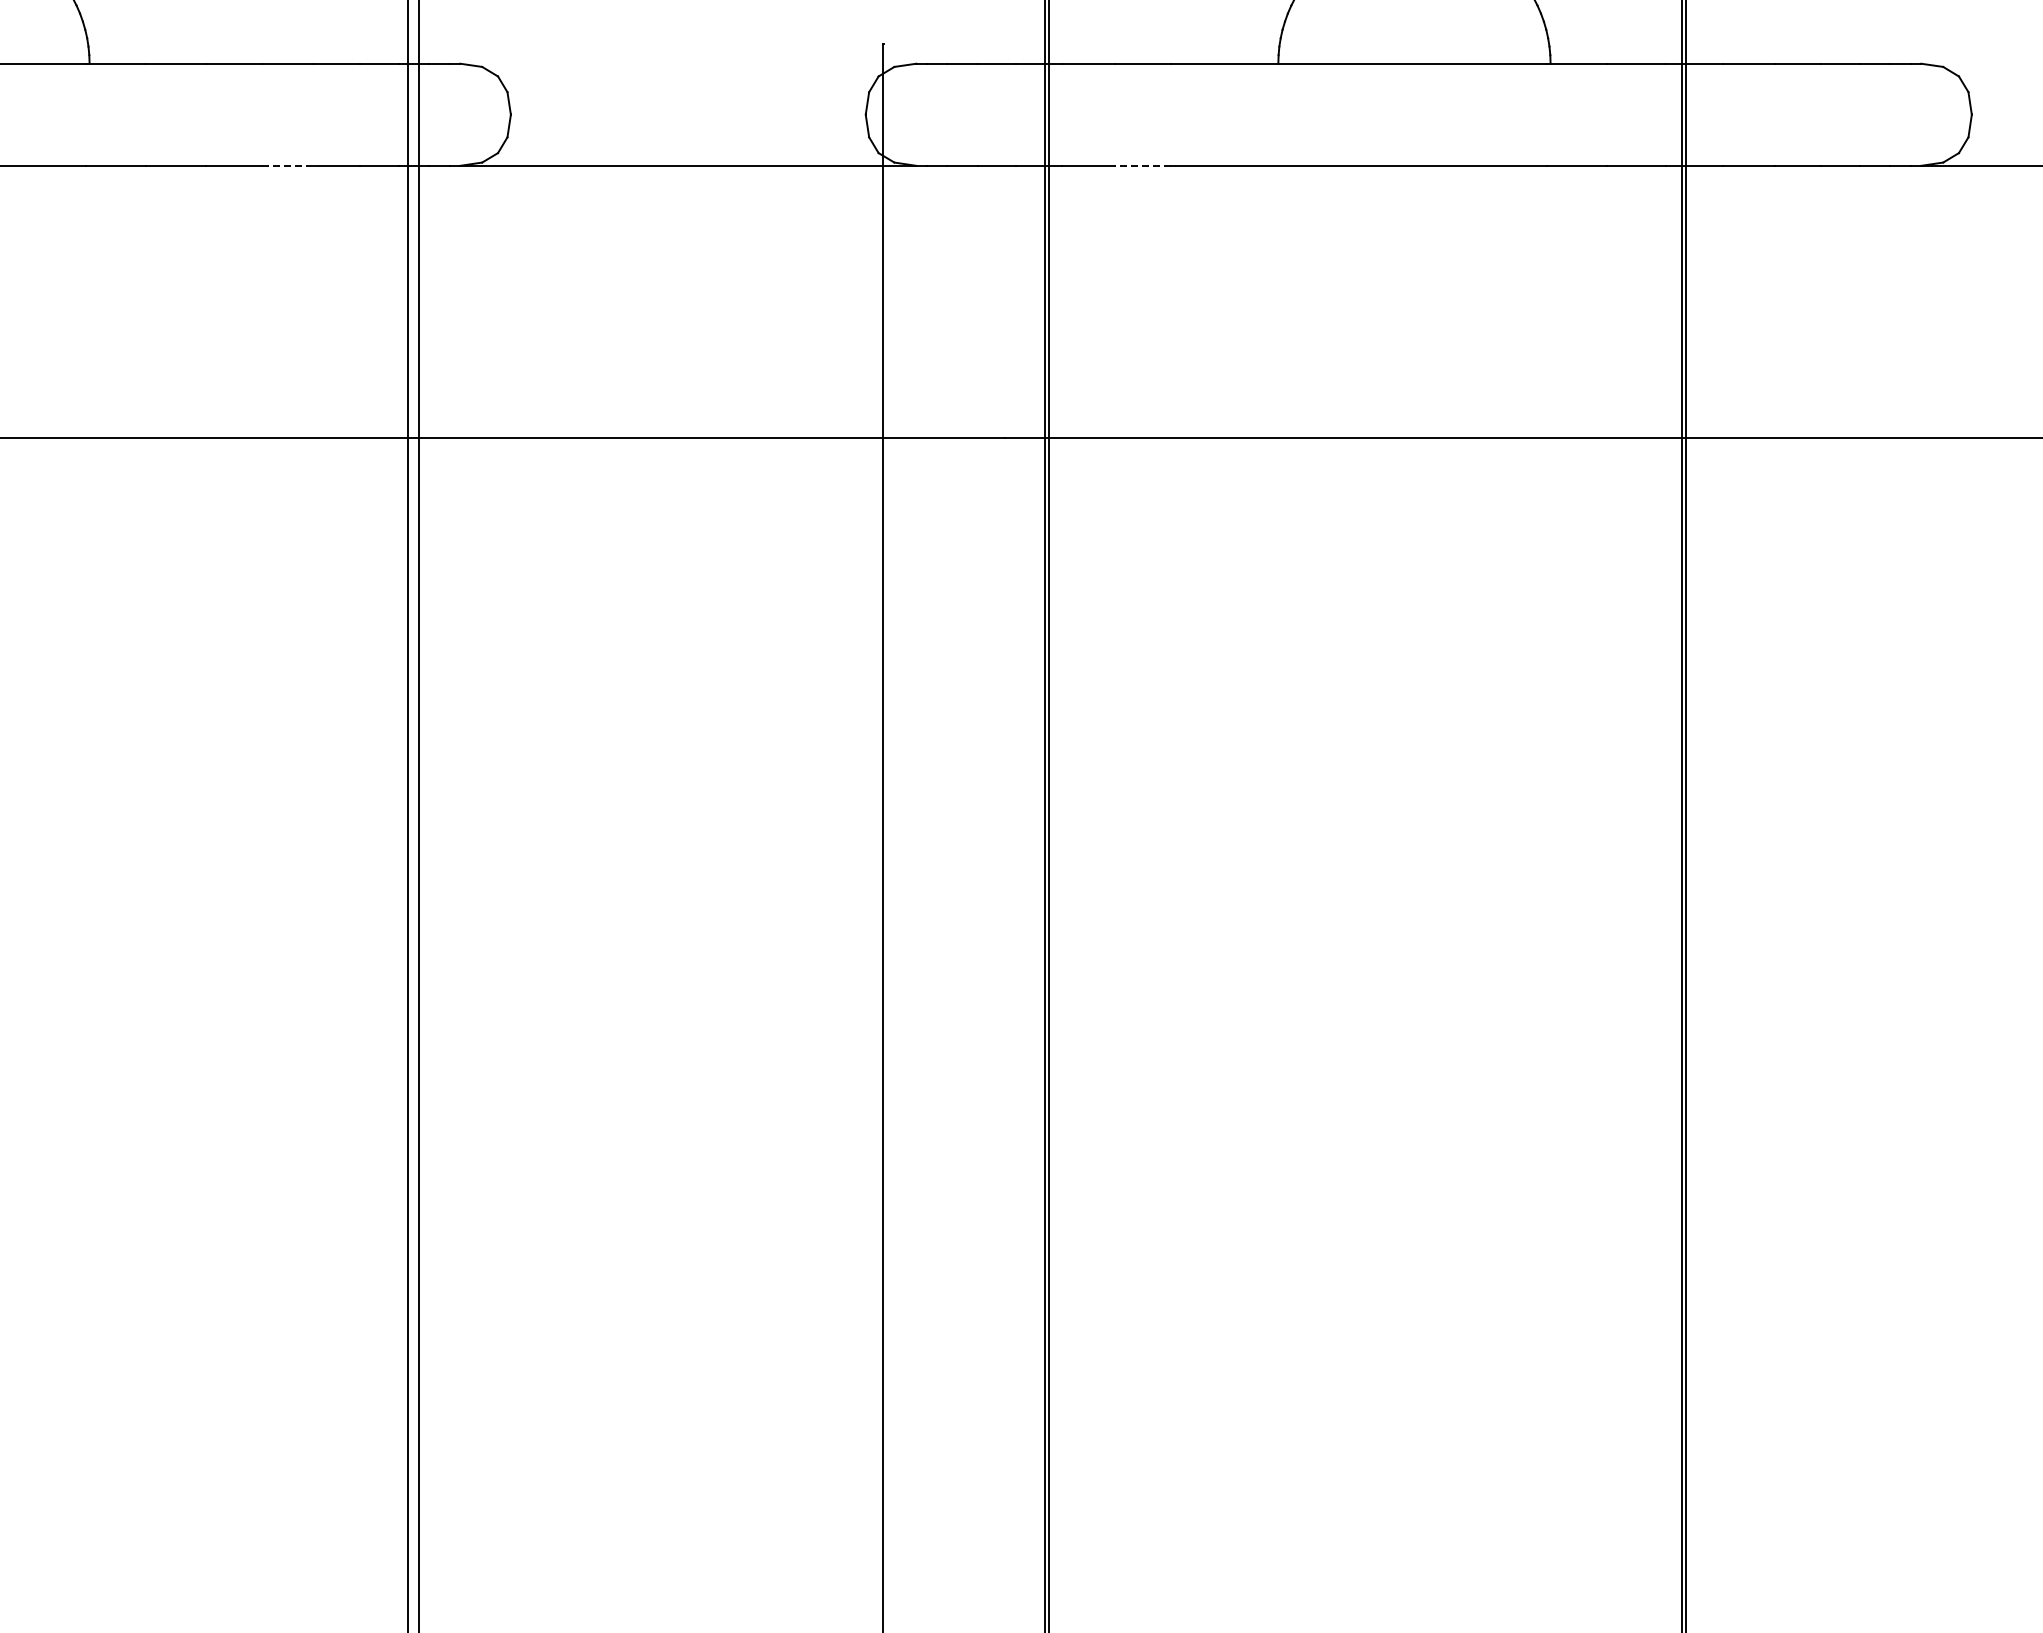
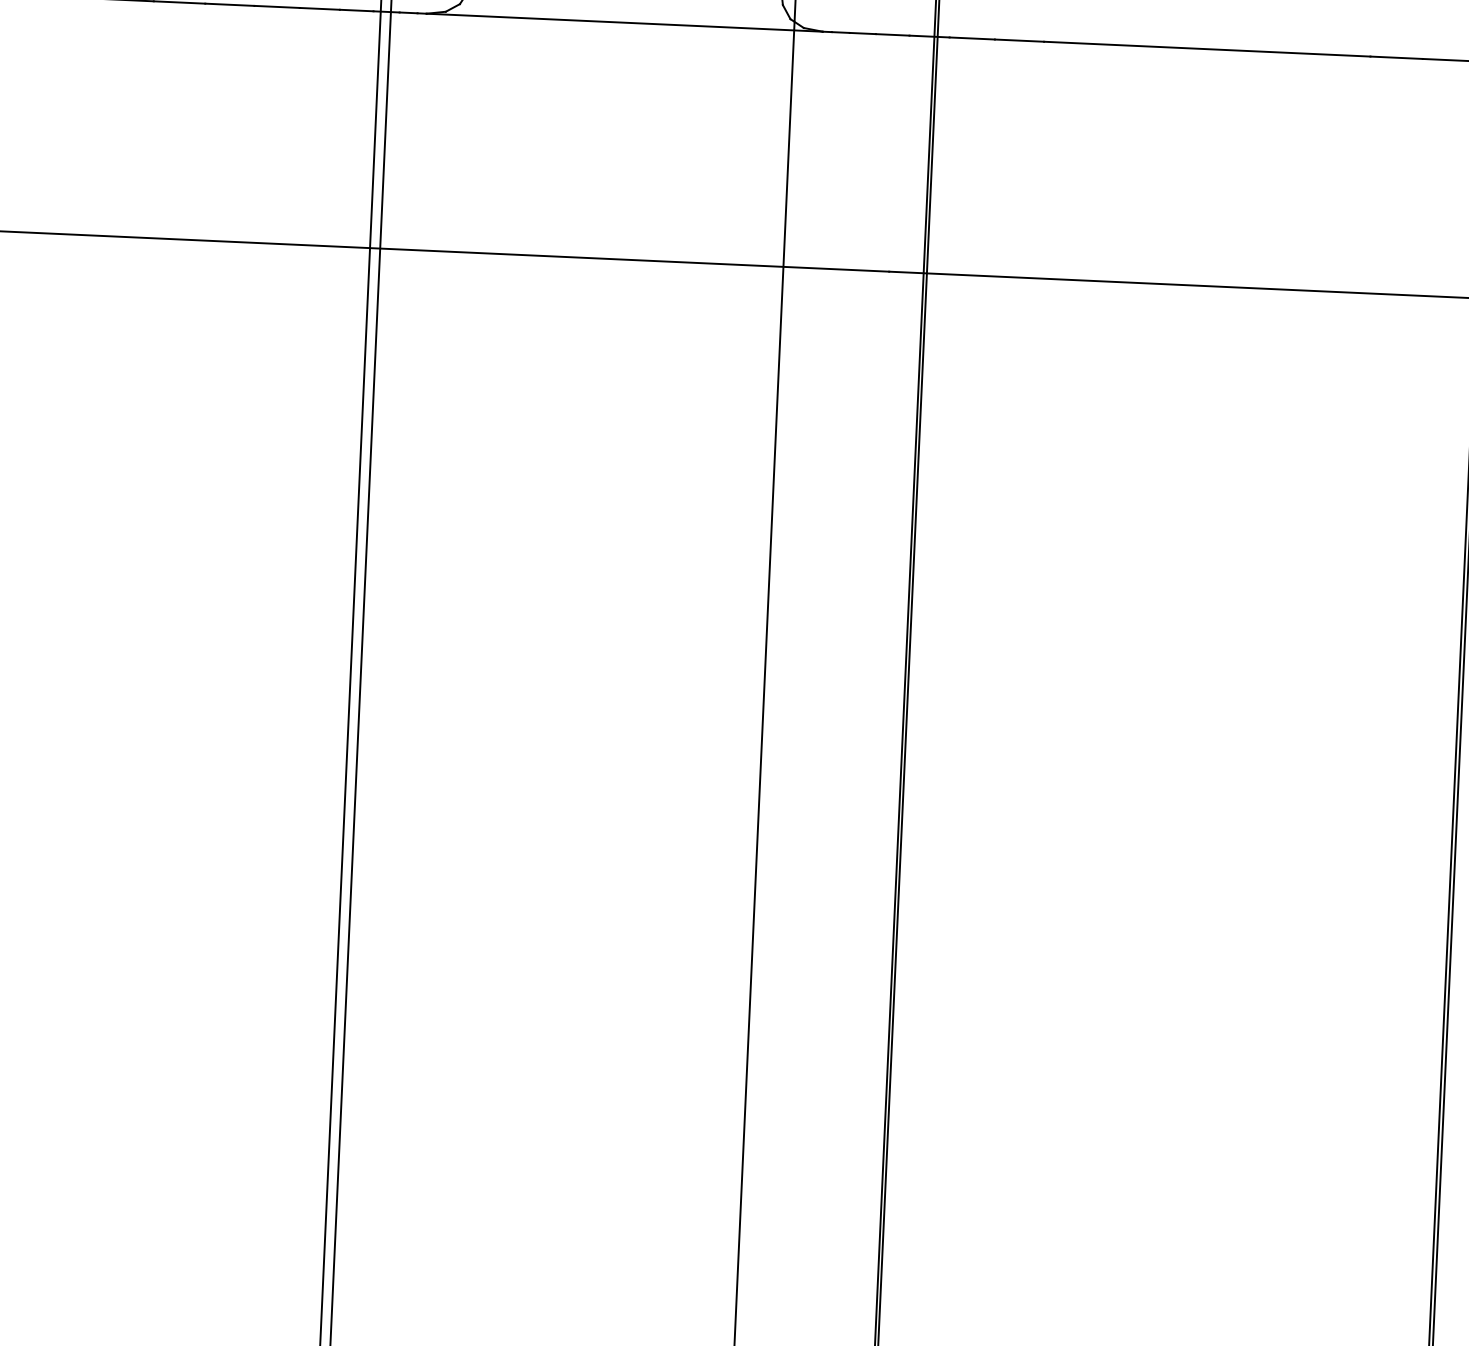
line: (288, 165) -> (277, 6), dashed -> solid
line: (1142, 165) -> (1019, 40), dashed -> solid

